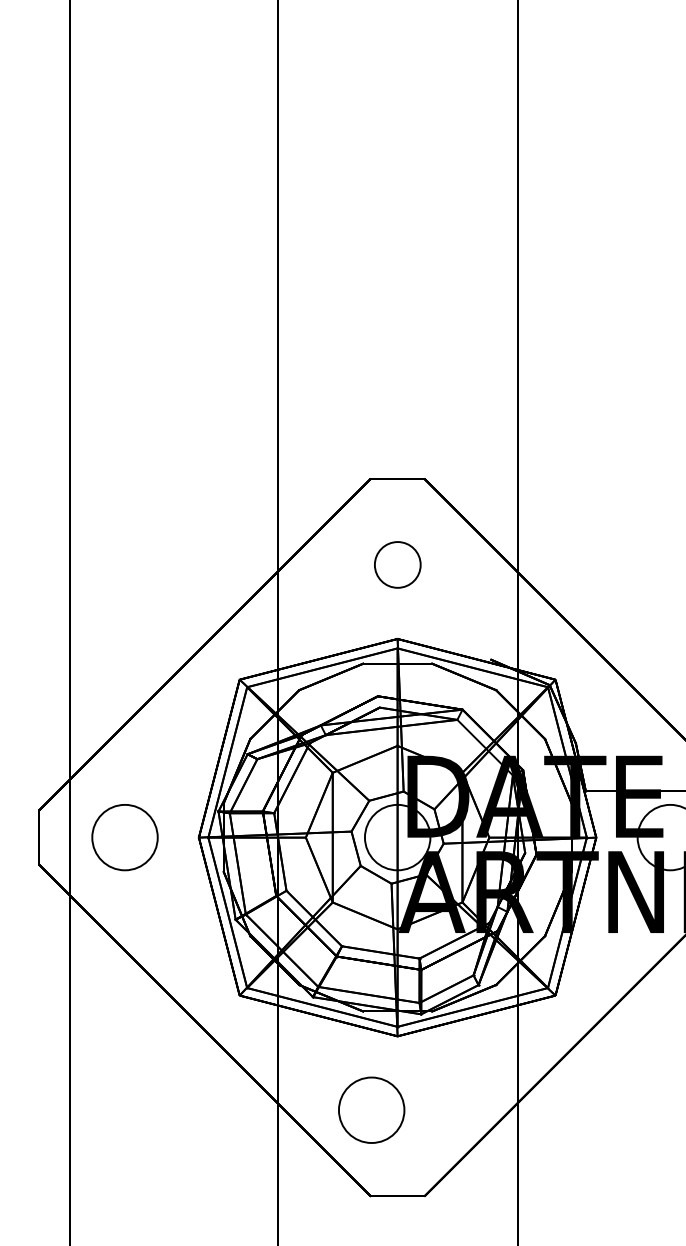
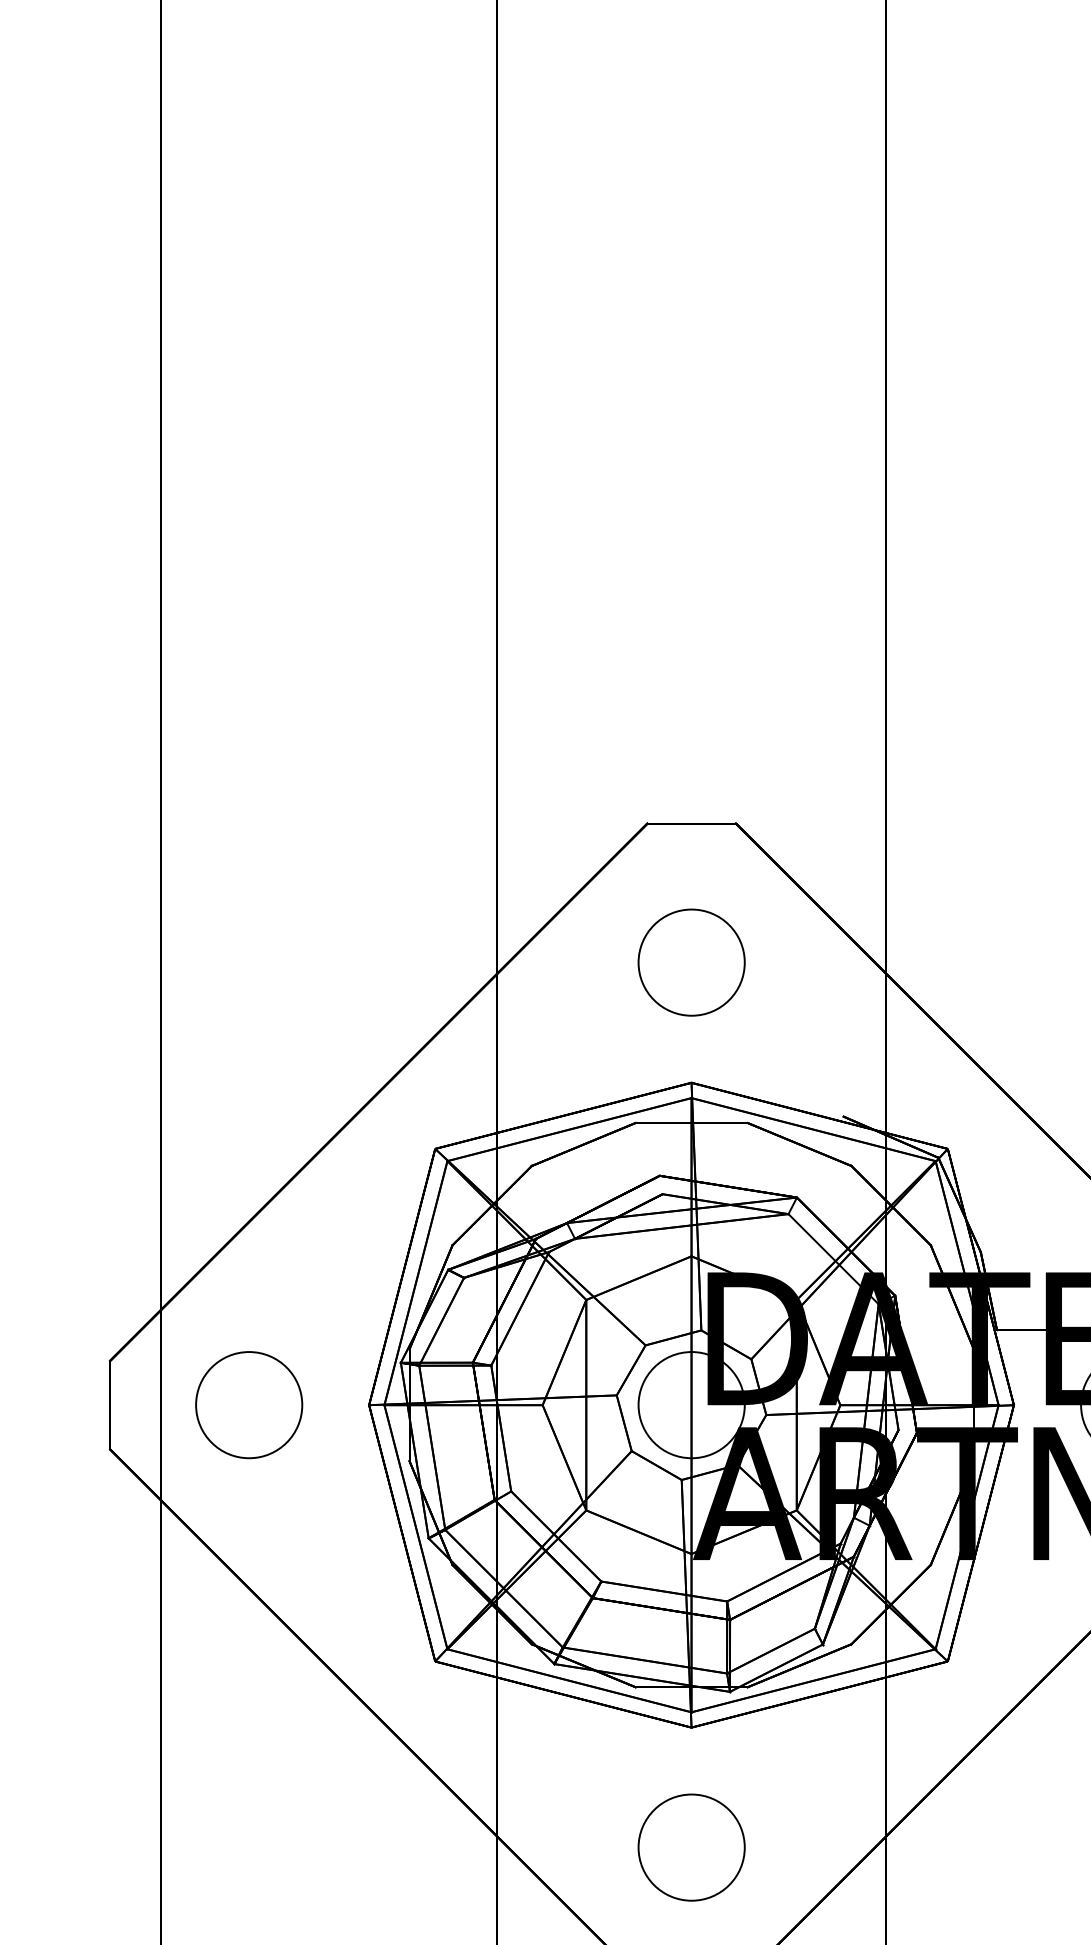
circle: (397, 564) -> (691, 961), size x1.43
circle: (371, 1109) -> (691, 1846), moved

